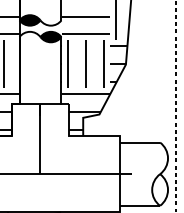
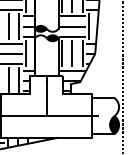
fill: (159, 190) -> (114, 125), added

